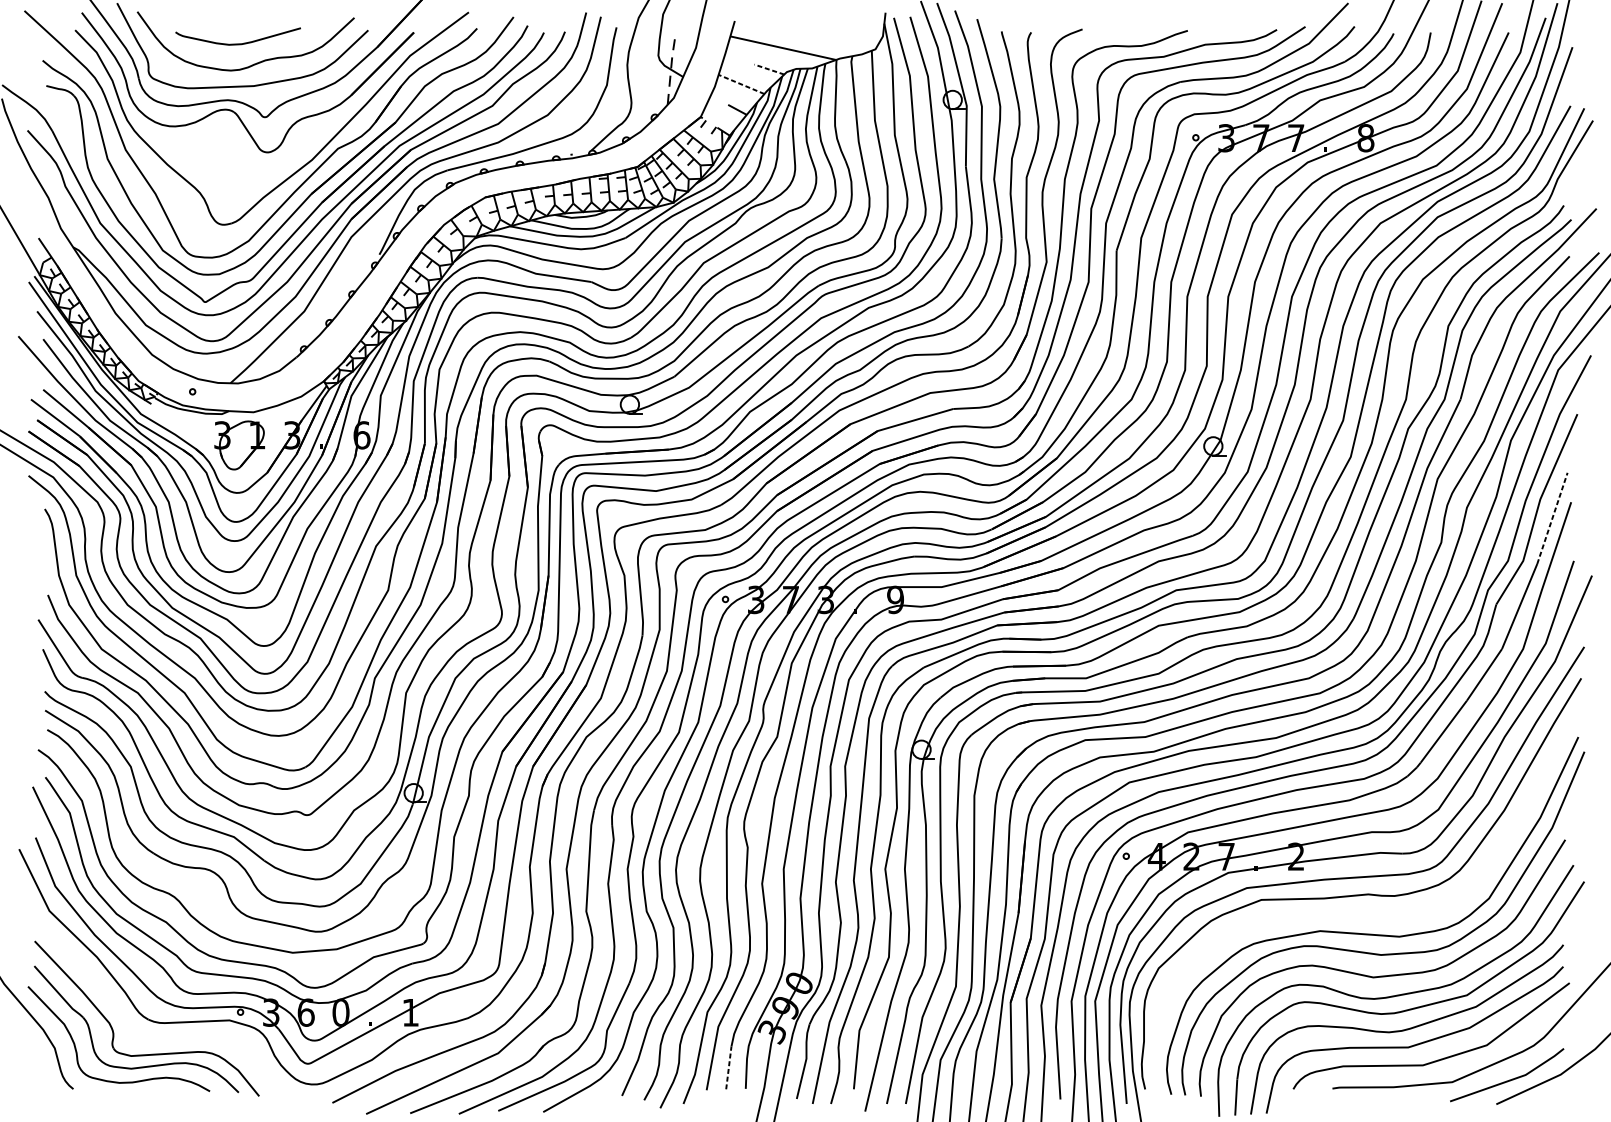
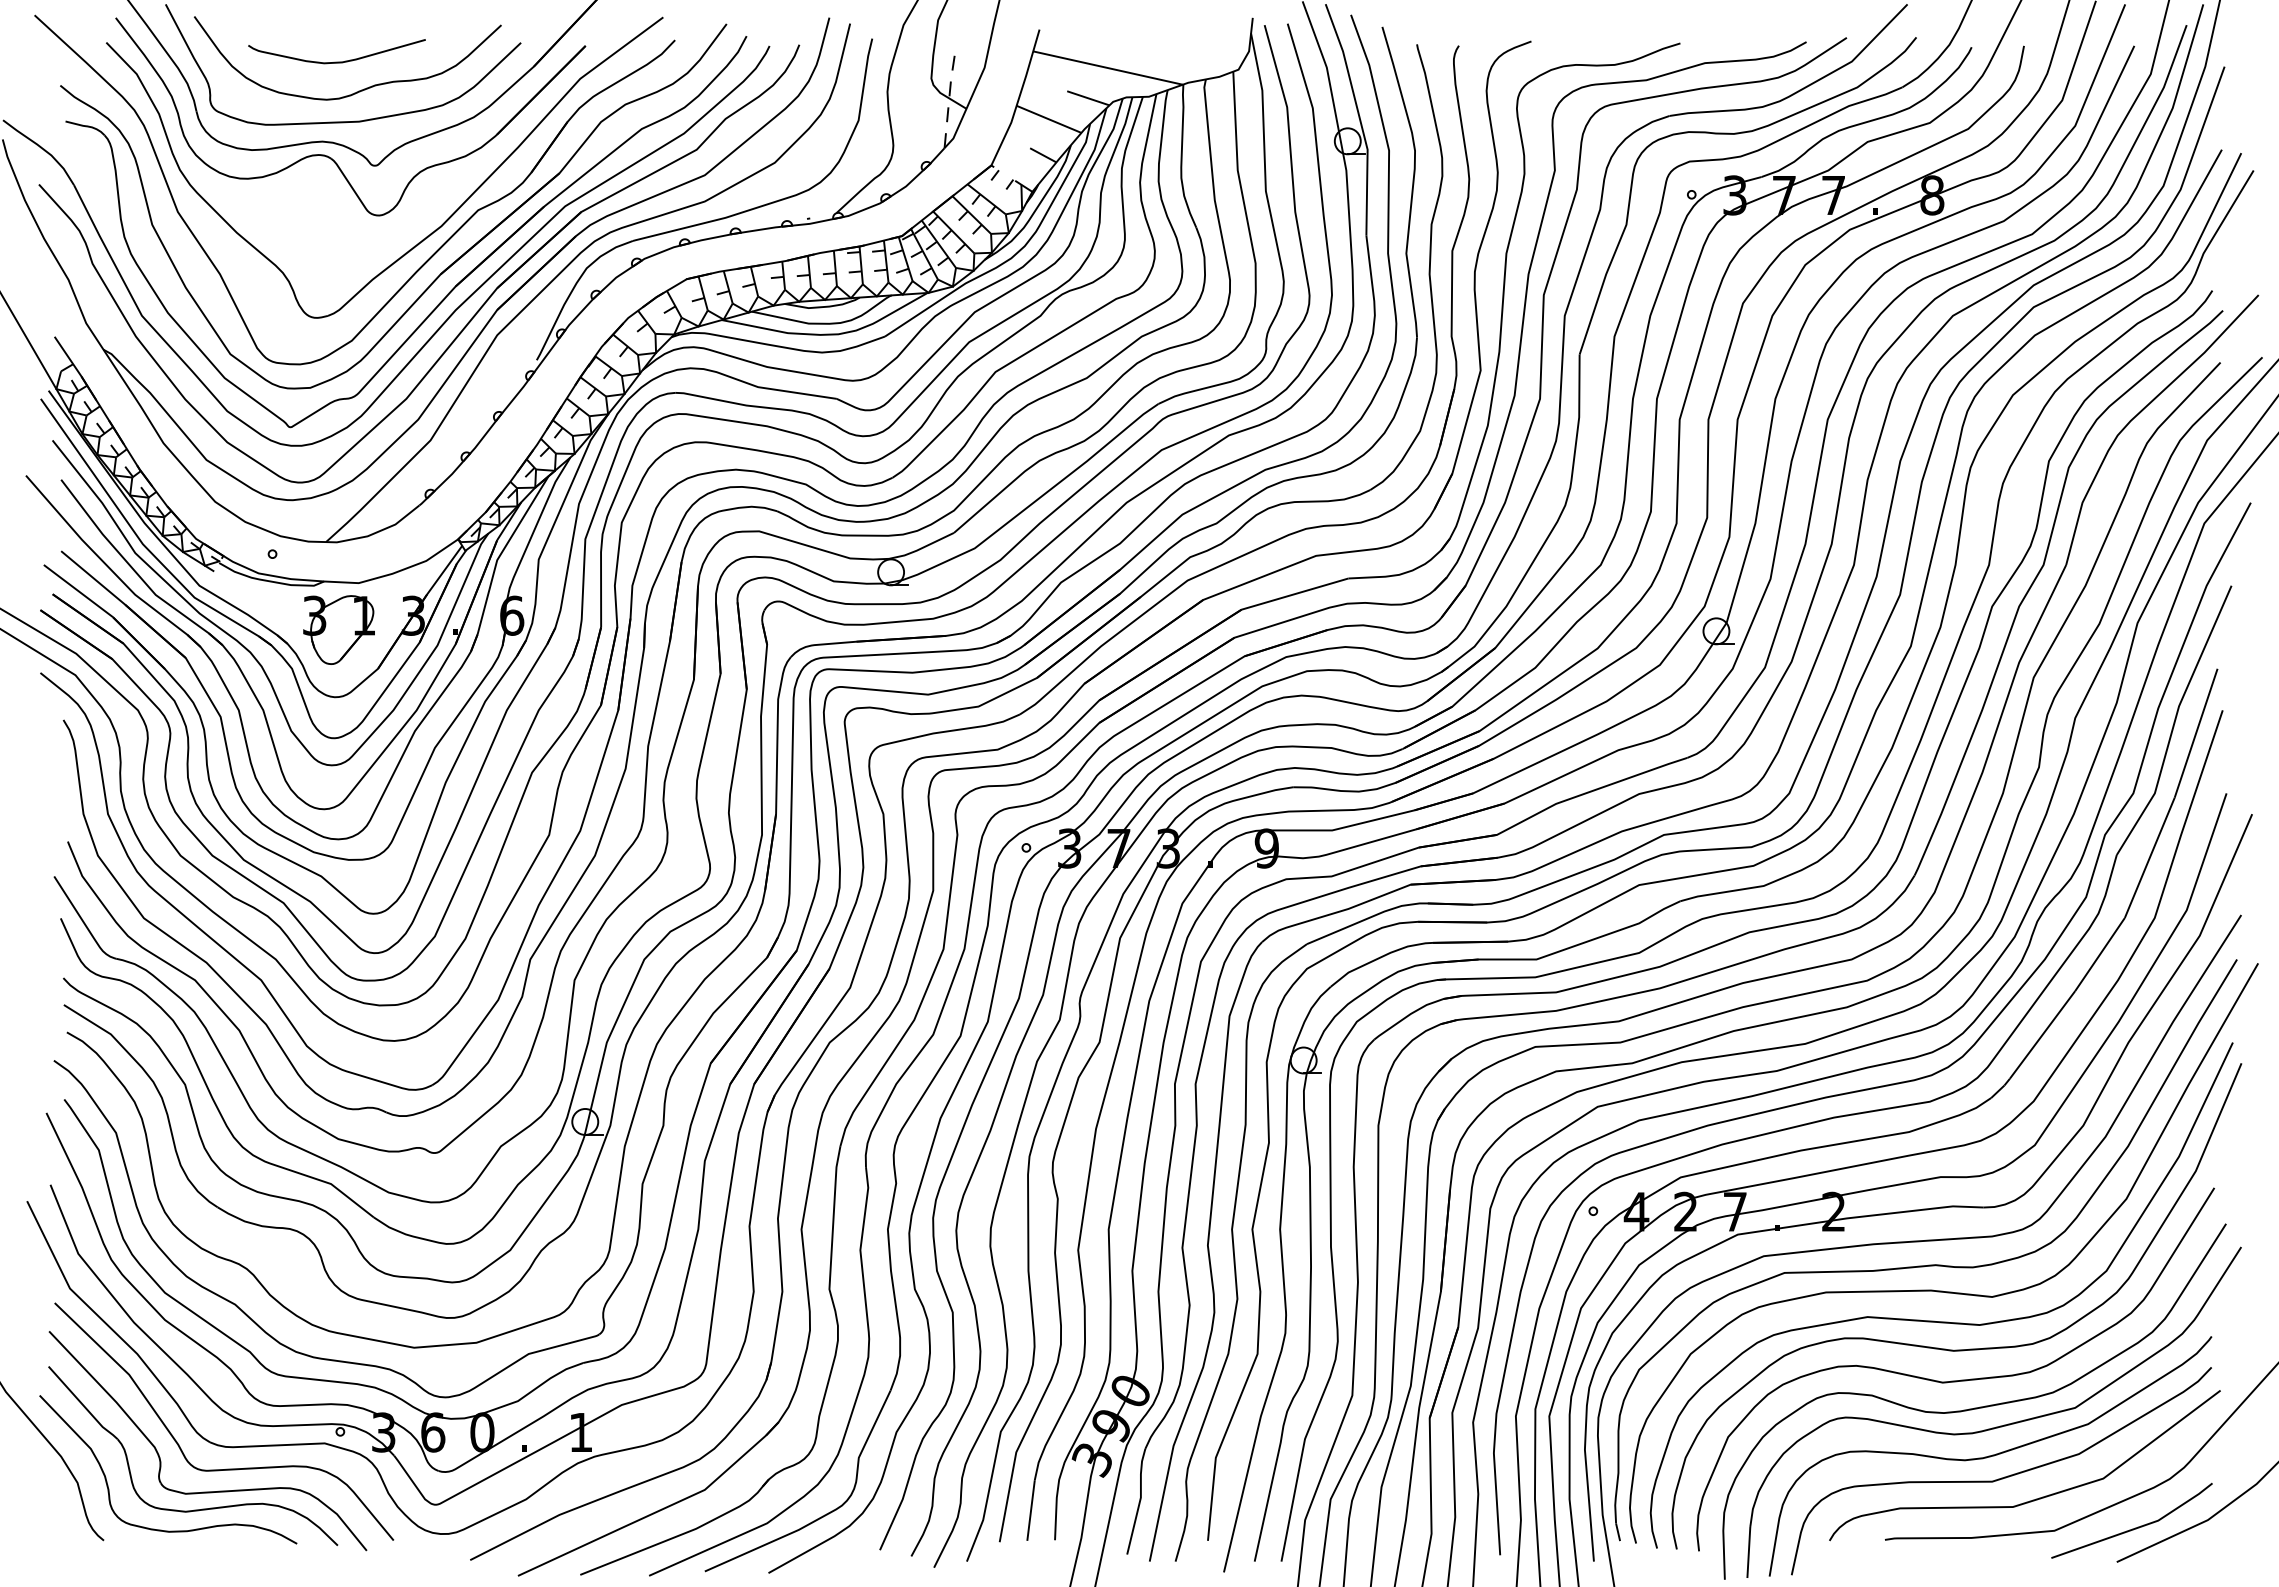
line: (768, 69) -> (1087, 98), dashed -> solid
line: (741, 84) -> (1048, 119), dashed -> solid
line: (1552, 518) -> (2196, 733), dashed -> solid
curve: (1373, 912) -> (1942, 1290), added
curve: (160, 1038) -> (226, 1468), added
line: (729, 1067) -> (1031, 1510), dashed -> solid

